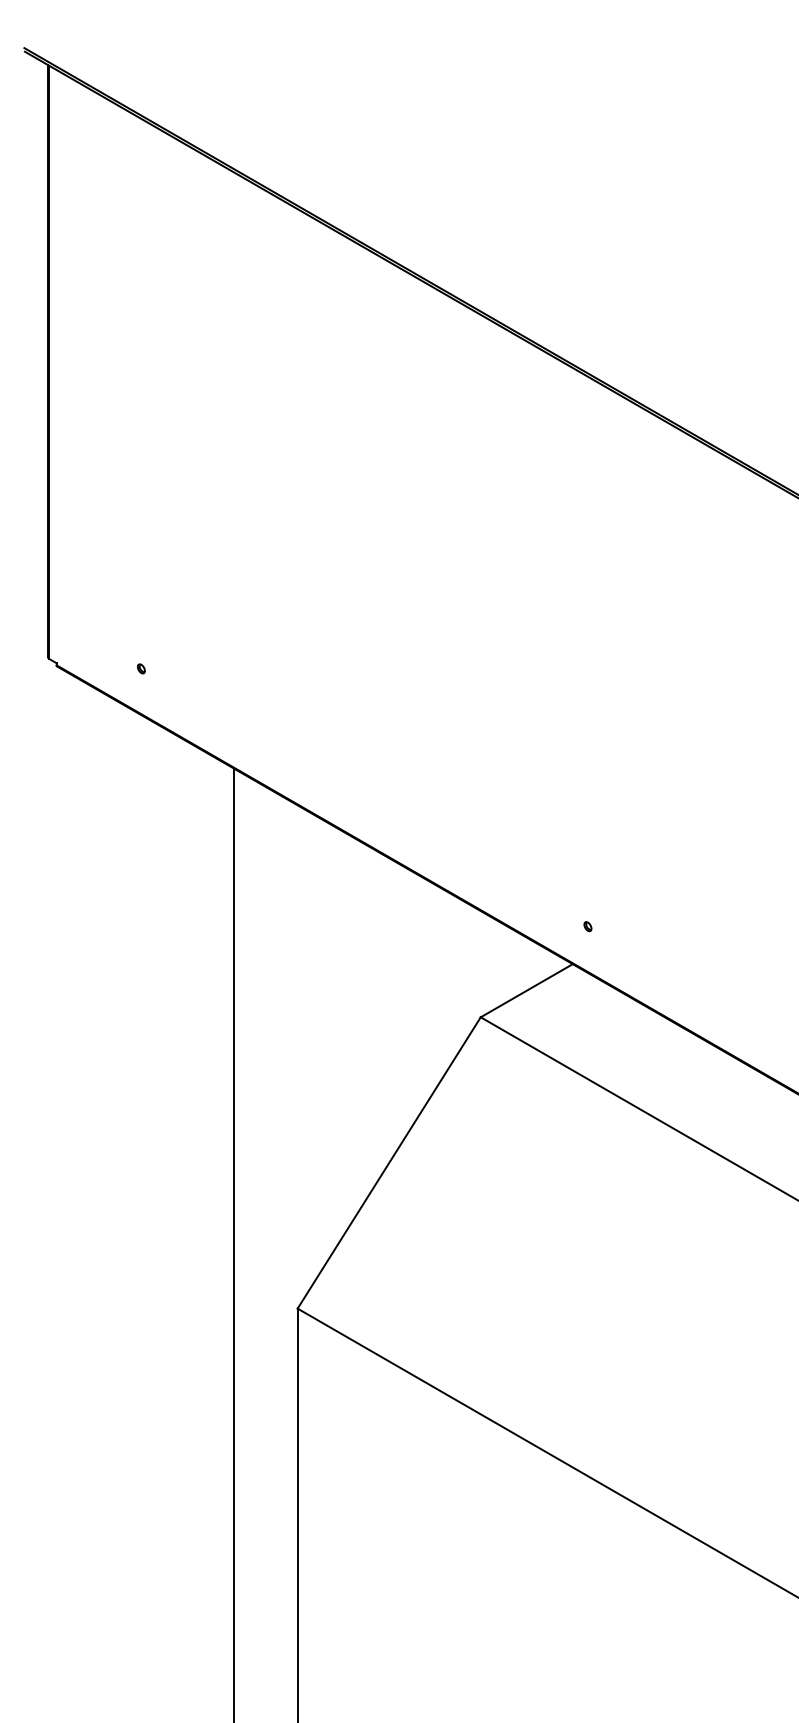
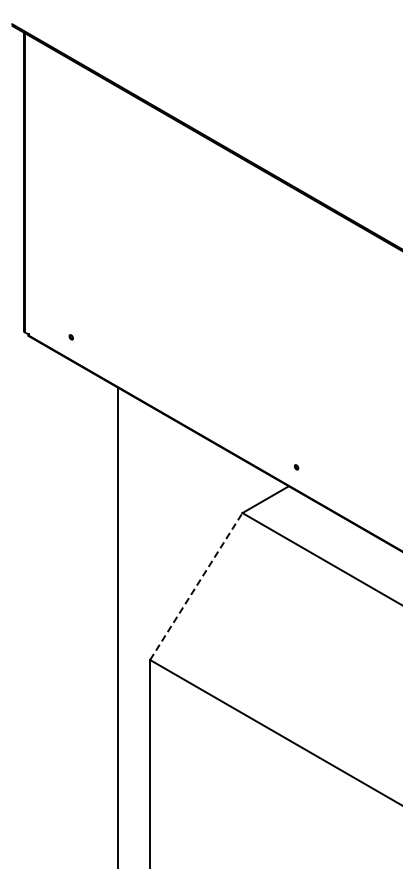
line: (389, 1162) -> (196, 586), solid -> dashed

